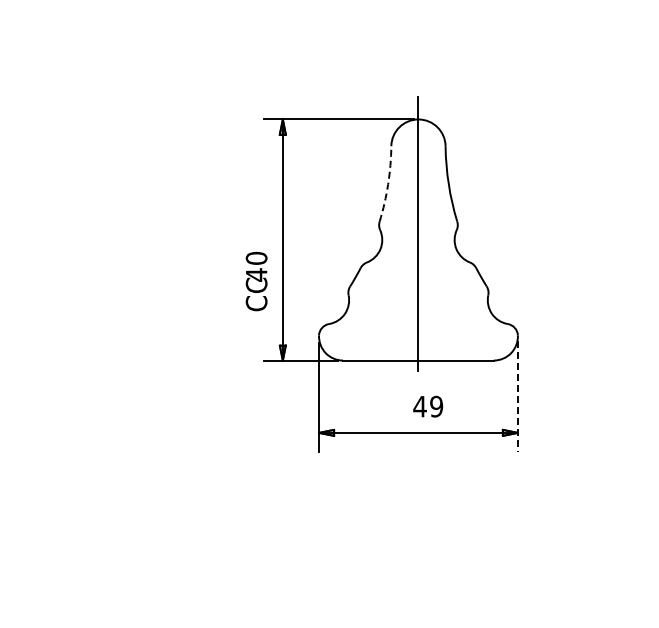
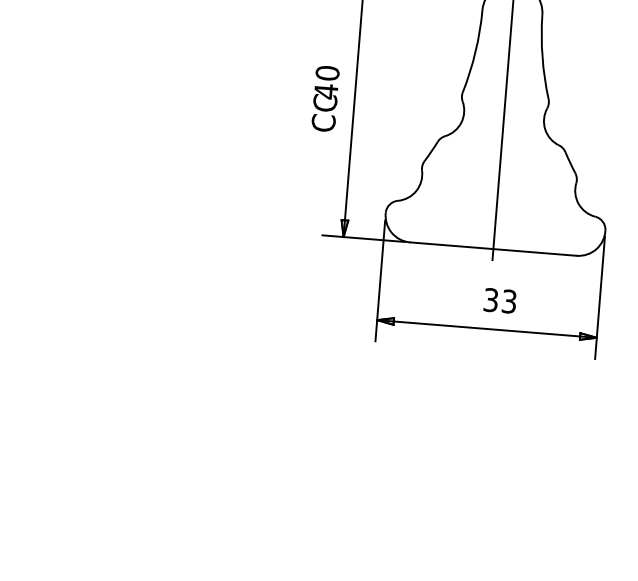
arc: (388, 184) -> (475, 51), dashed -> solid
text: (256, 281) -> (325, 98), moved
line: (517, 397) -> (599, 298), dashed -> solid
text: (428, 406) -> (500, 300), 49 -> 33

